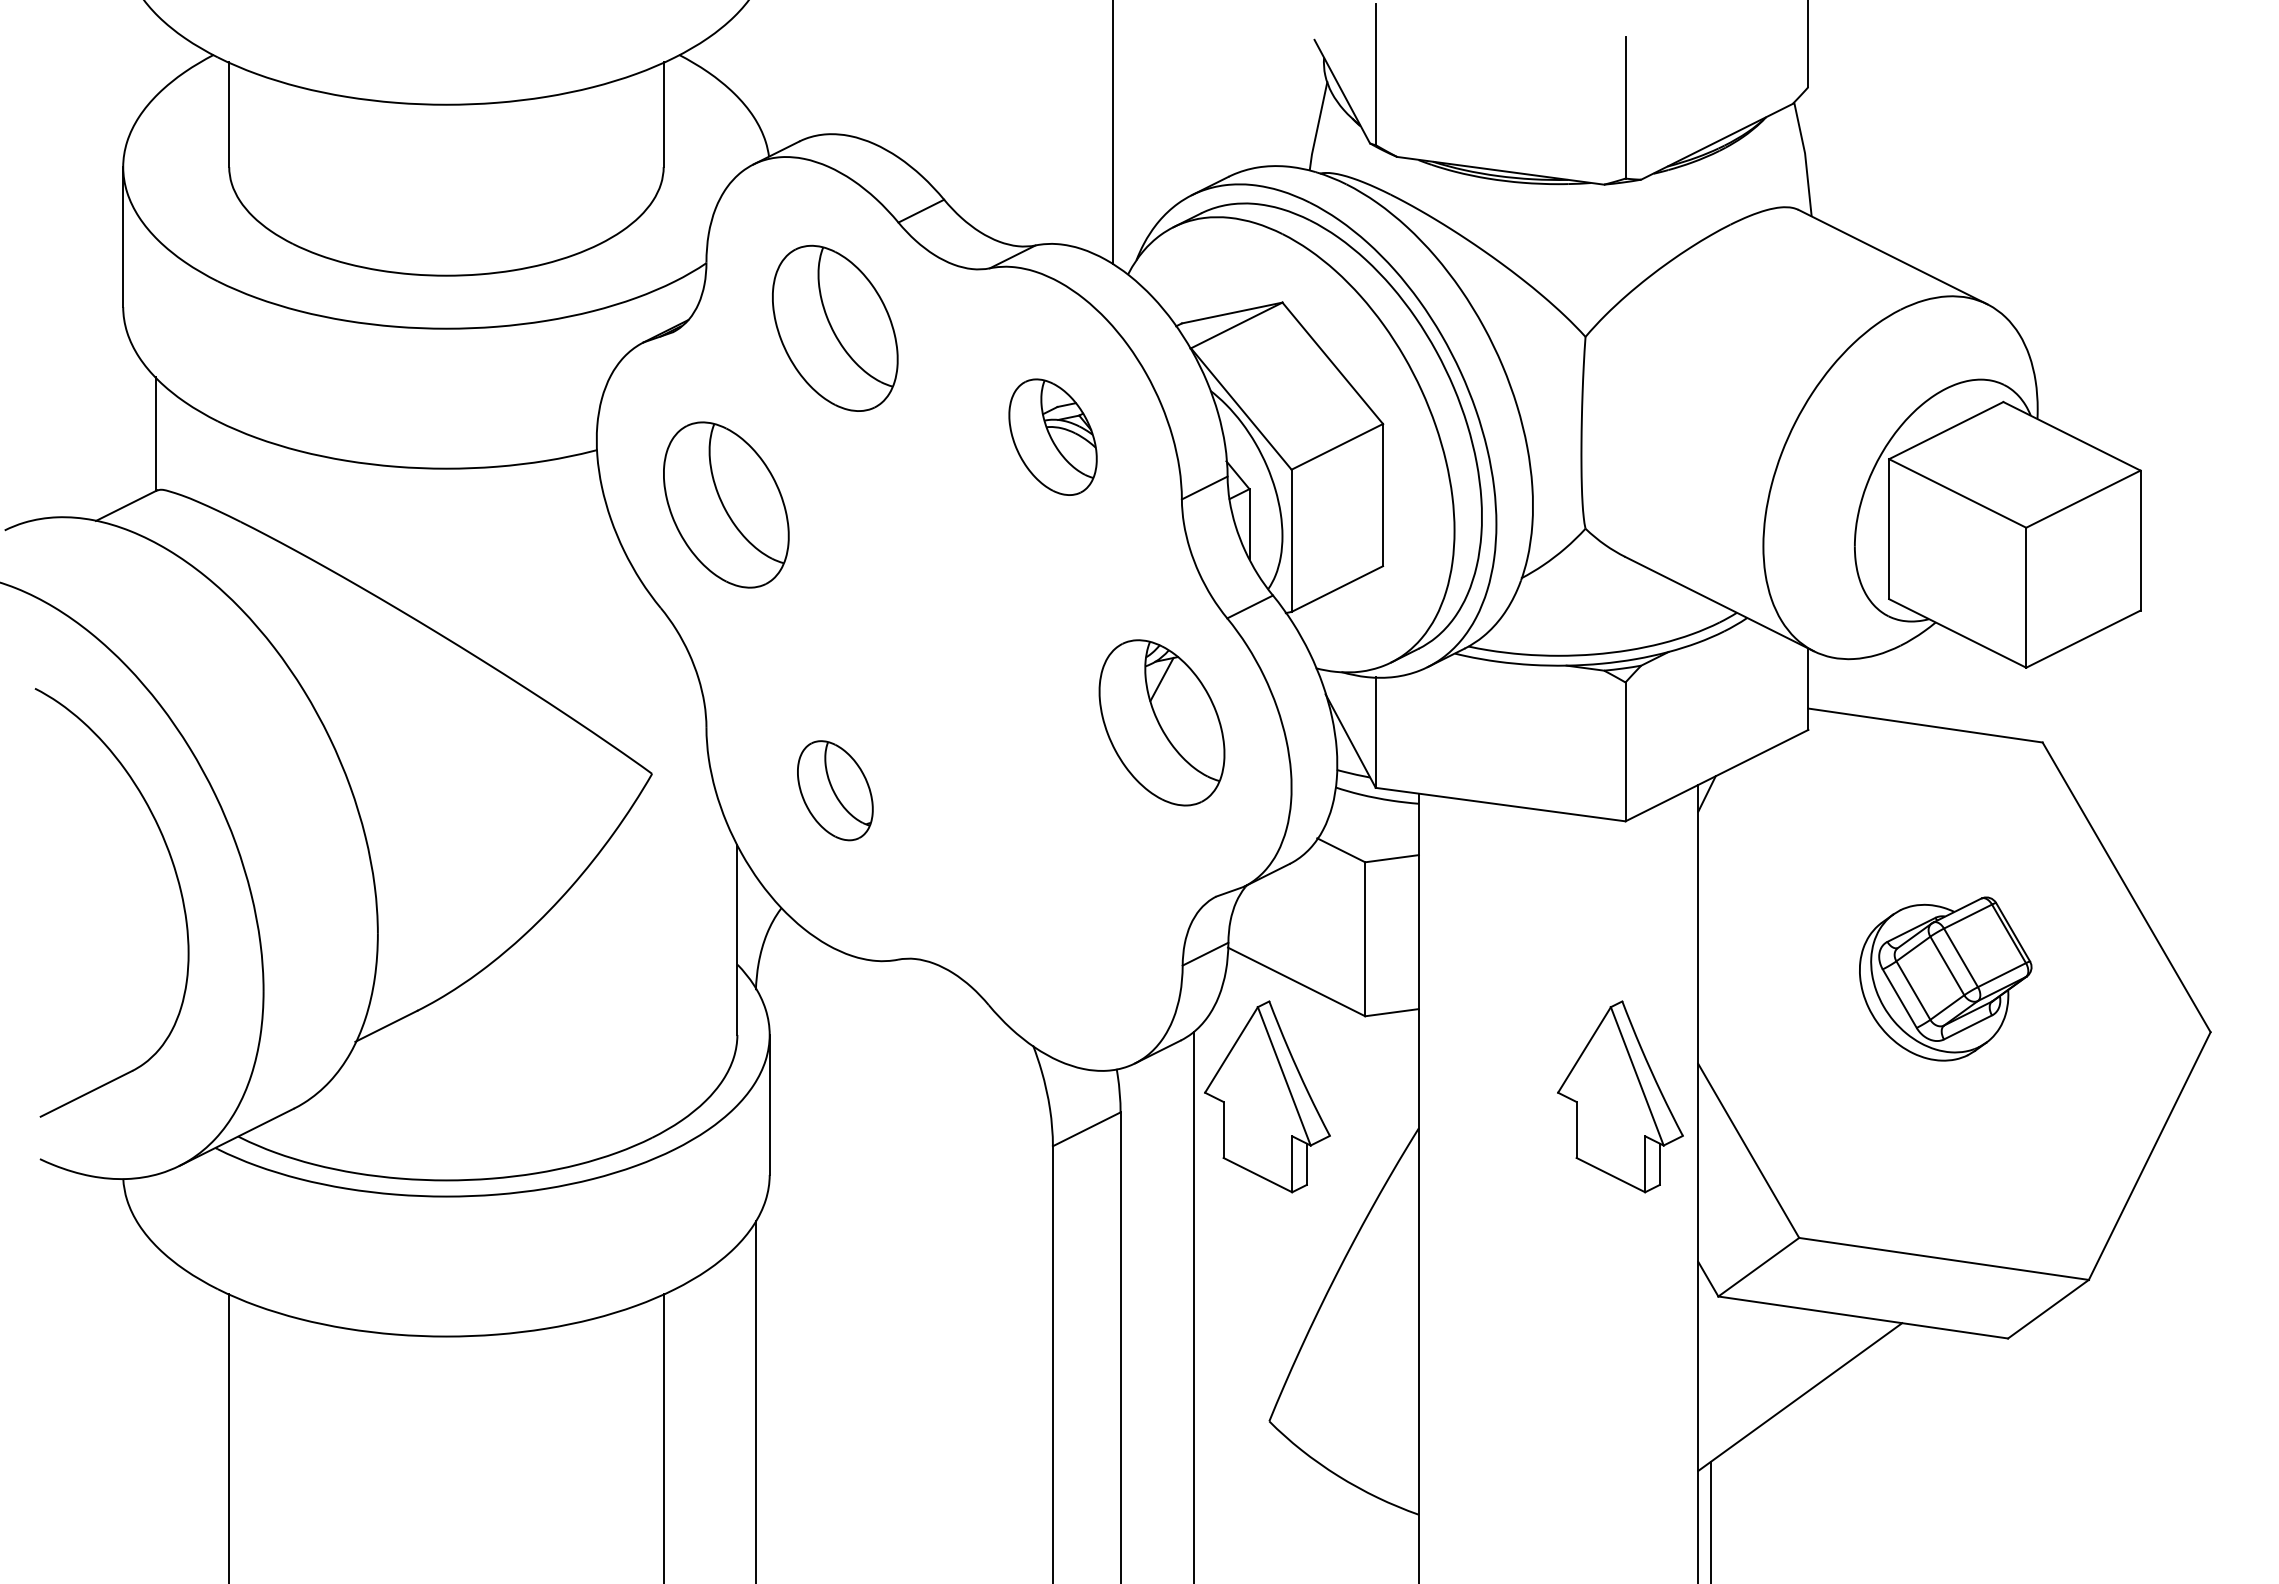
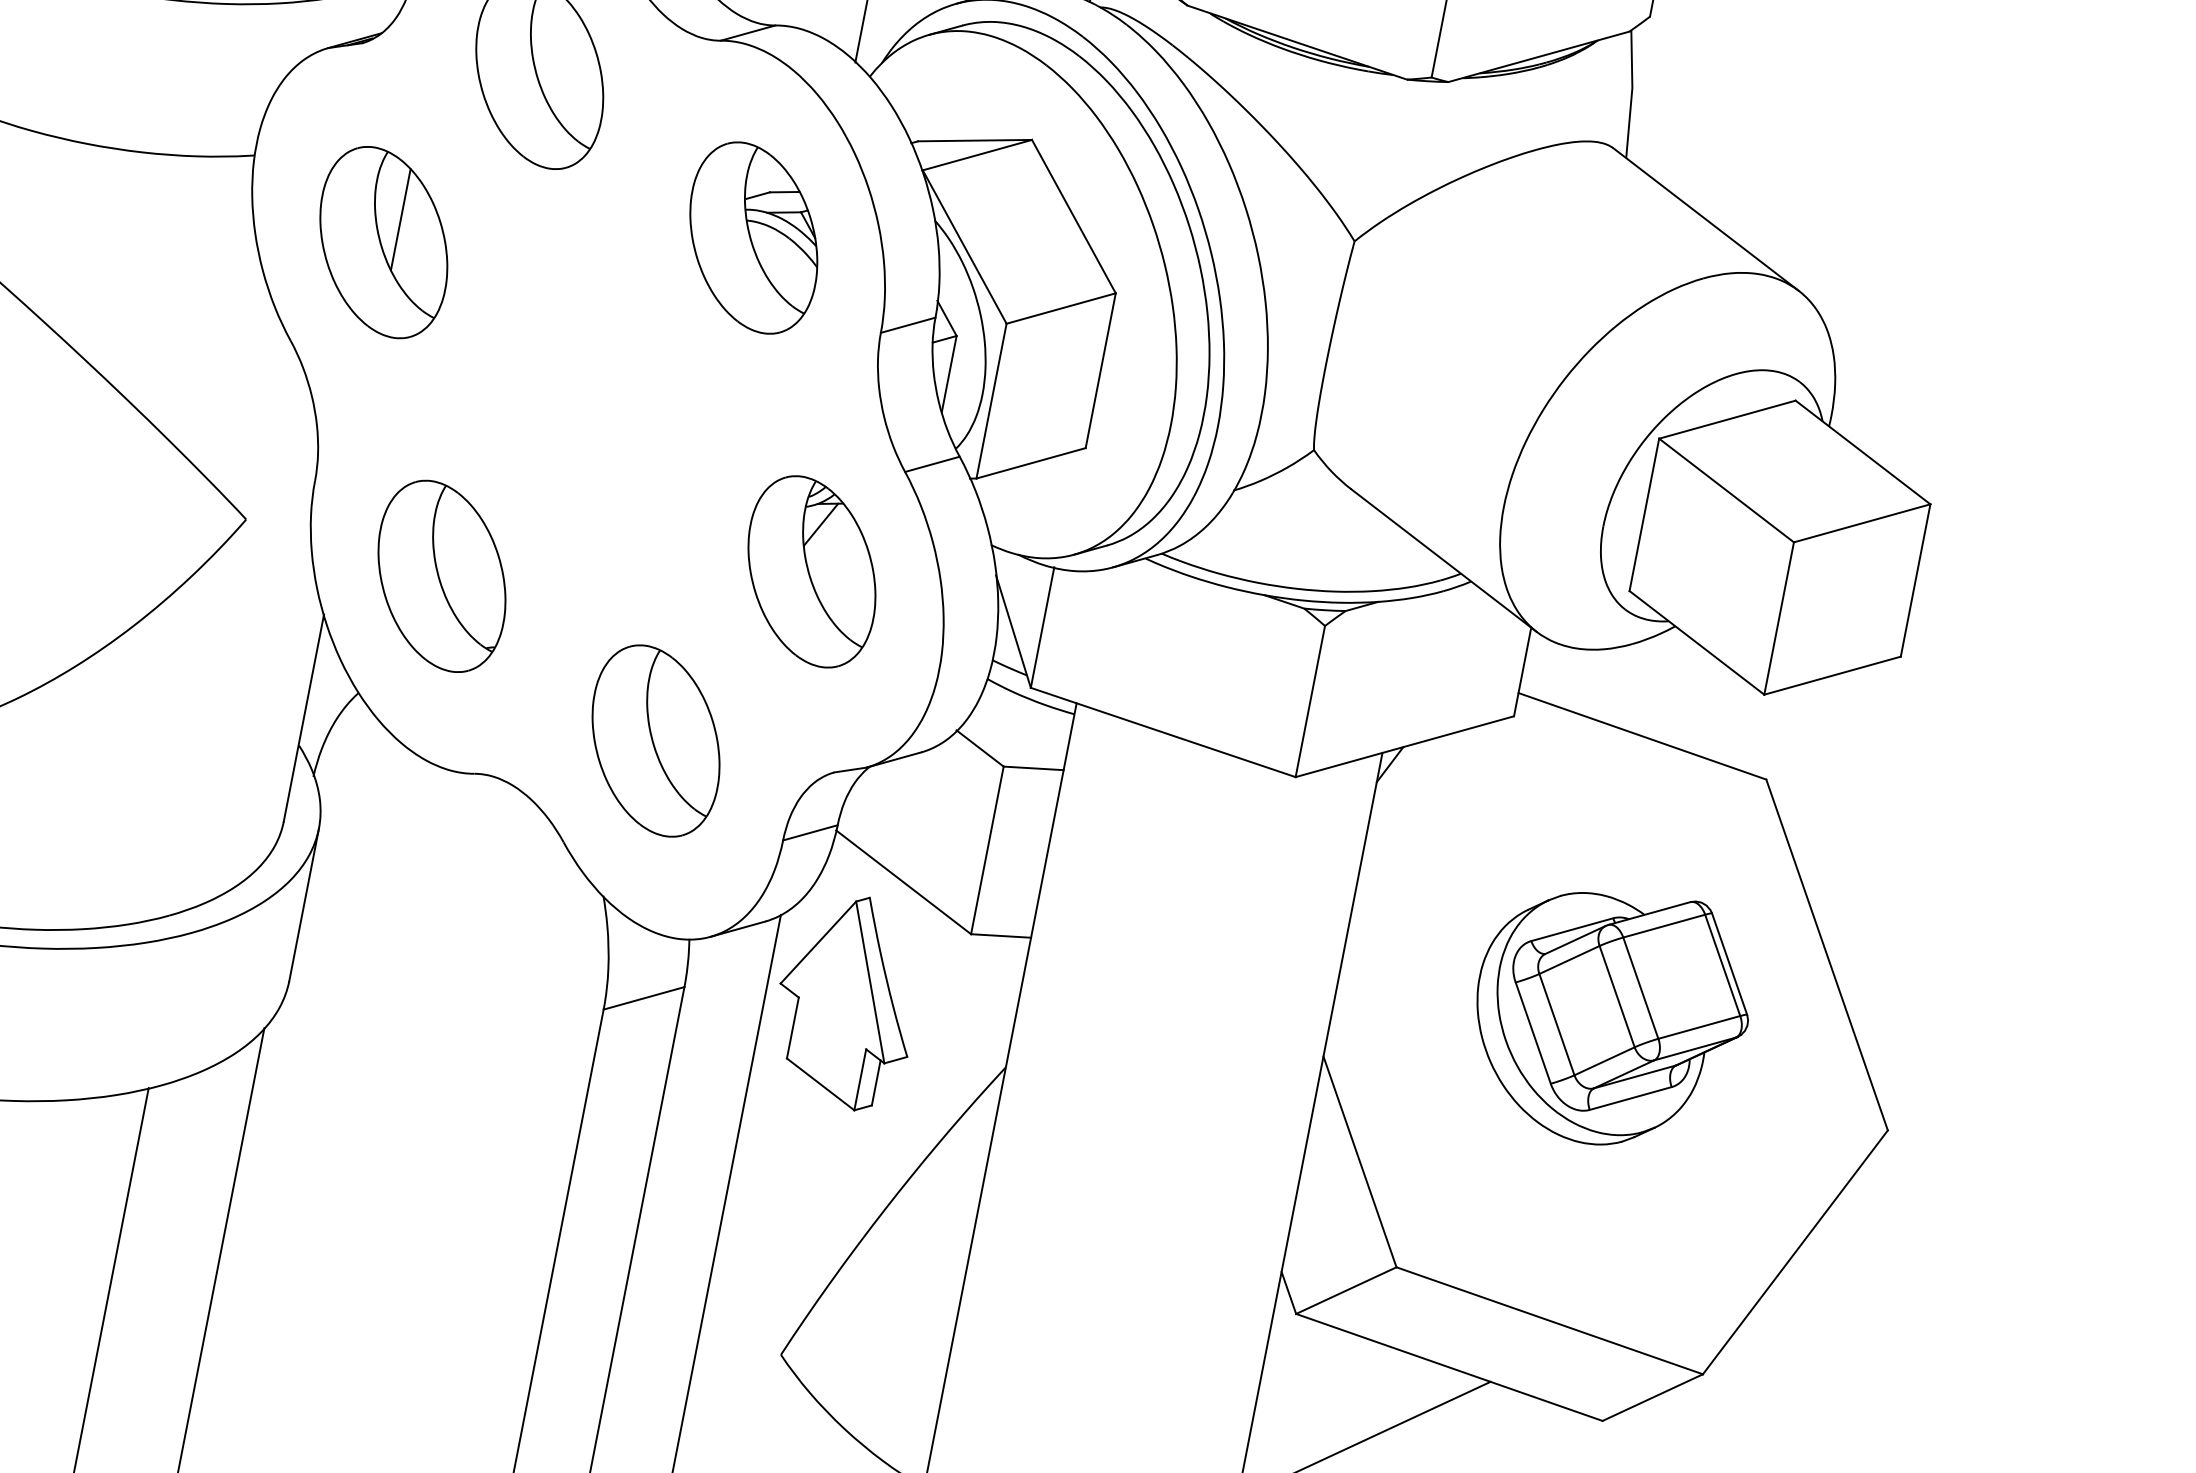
part: (1052, 436) -> (753, 237), size x1.43
line: (737, 481) -> (400, 219), added
part: (835, 790) -> (442, 576), size x1.67
part: (1052, 898) -> (655, 739), added
part: (1945, 978) -> (1610, 1015), size x1.43
part: (1620, 1096) -> (1231, 1075), removed

